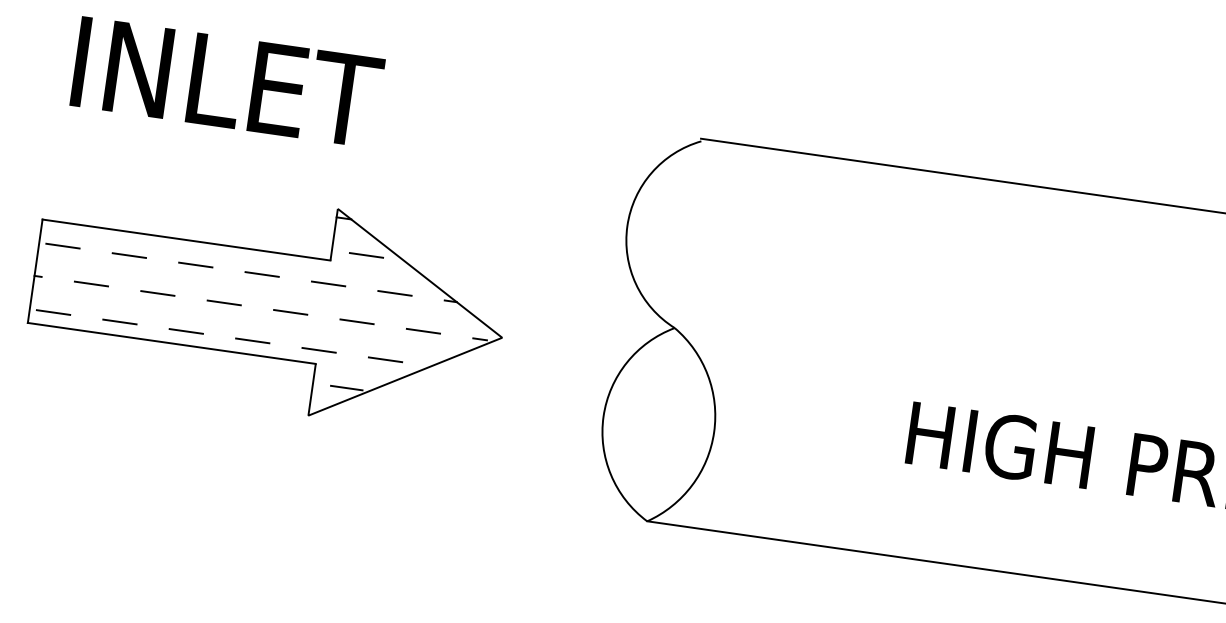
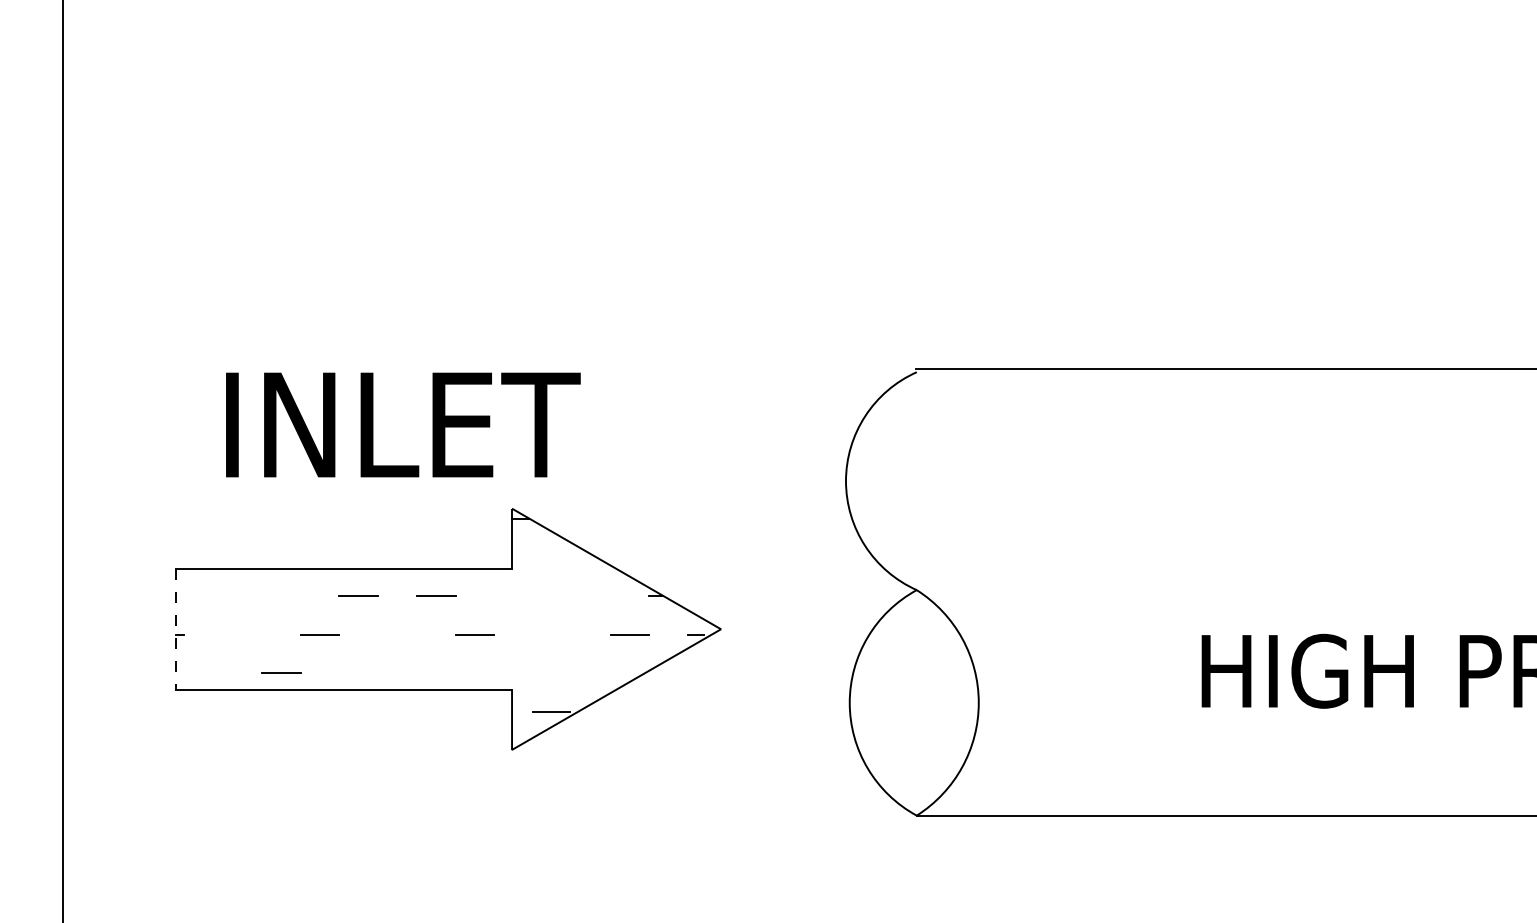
text: (227, 82) -> (403, 424), moved
line: (62, 245) -> (203, 595), removed
line: (128, 255) -> (280, 595), removed
line: (366, 255) -> (552, 557), removed
line: (35, 271) -> (176, 629), solid -> dashed
line: (91, 283) -> (242, 634), removed
line: (328, 283) -> (513, 595), removed
line: (394, 292) -> (590, 595), removed
line: (224, 302) -> (397, 634), removed
line: (53, 312) -> (203, 673), removed
line: (357, 321) -> (552, 634), removed
line: (186, 331) -> (358, 673), removed
line: (252, 340) -> (435, 673), removed
line: (319, 350) -> (513, 673), removed
line: (384, 359) -> (590, 673), removed

